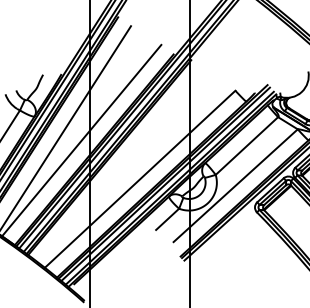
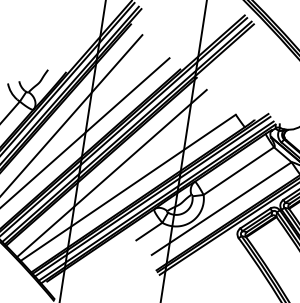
line: (121, 167) -> (111, 173), added

